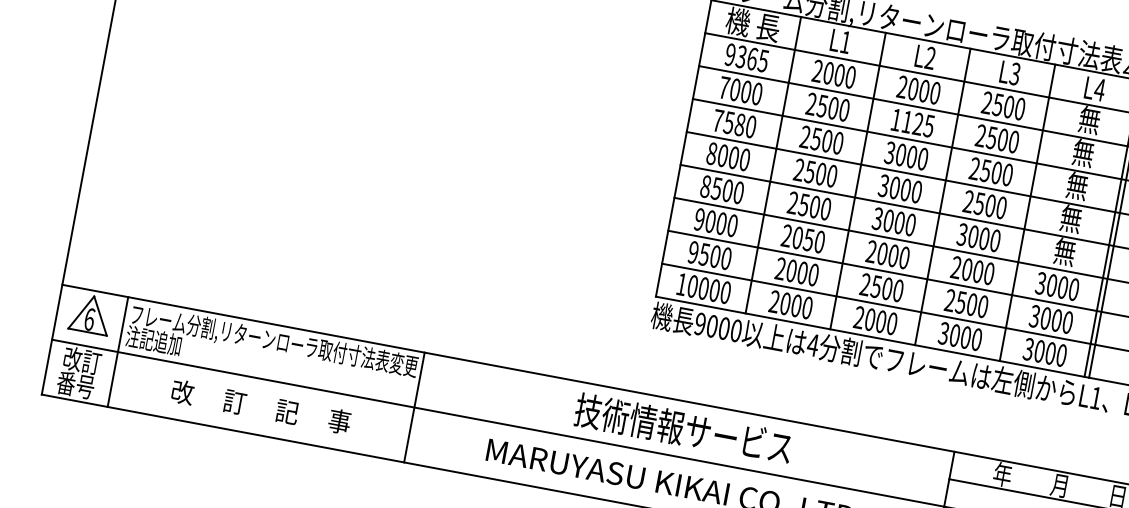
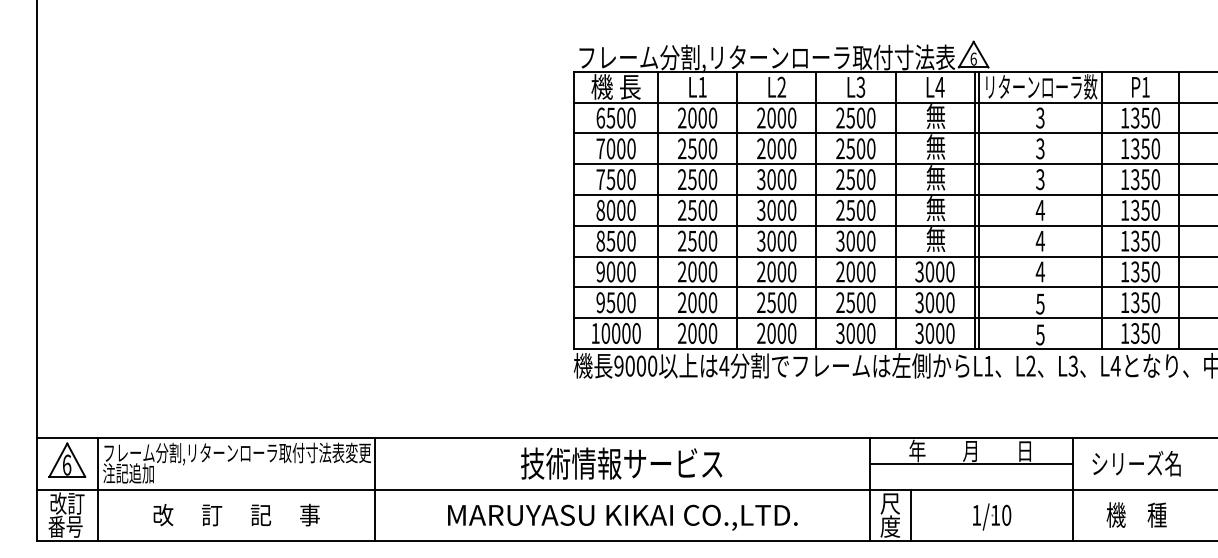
text: (746, 57) -> (615, 117), 9365 -> 6500
text: (912, 122) -> (776, 148), 1125 -> 2000
text: (740, 124) -> (621, 179), 7580 -> 7500
text: (808, 239) -> (702, 271), 2050 -> 2000

